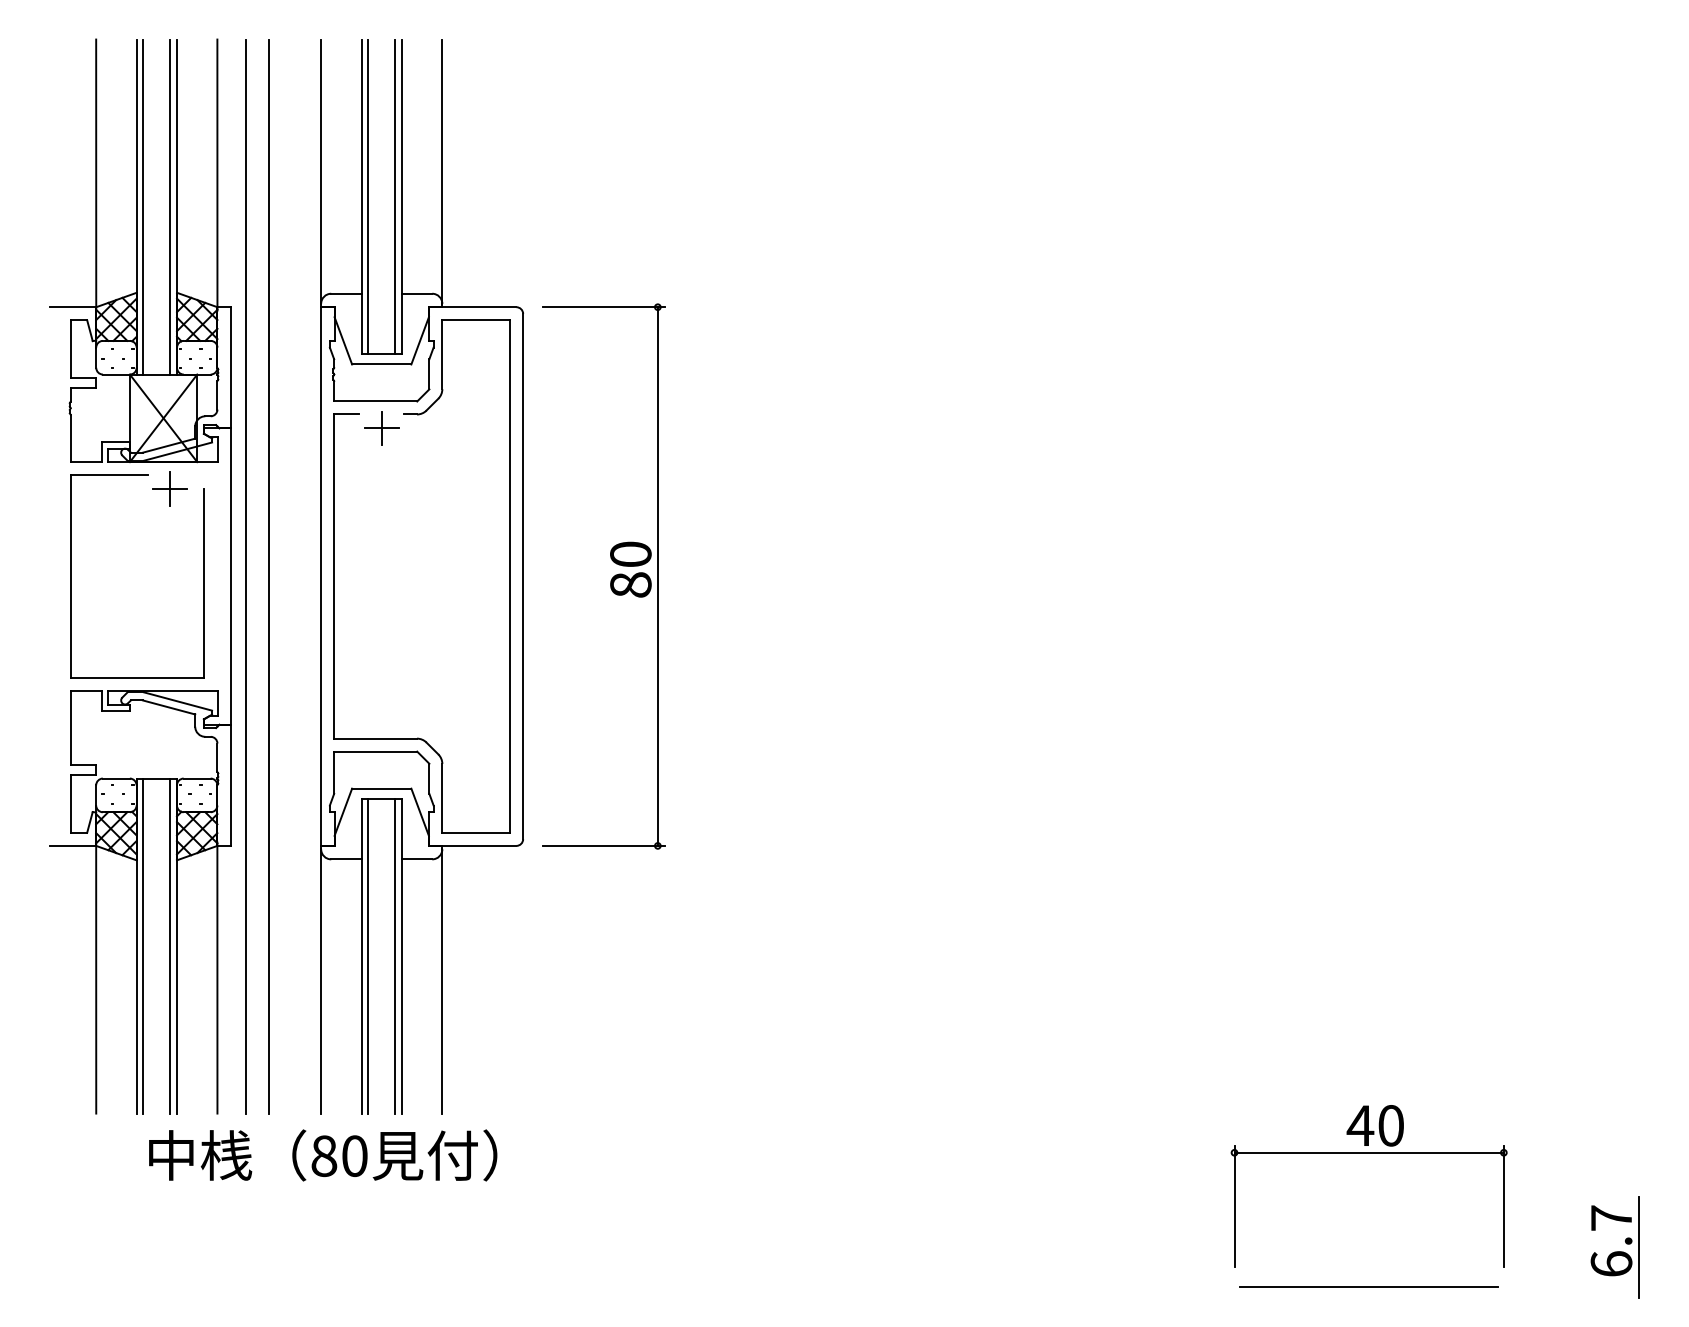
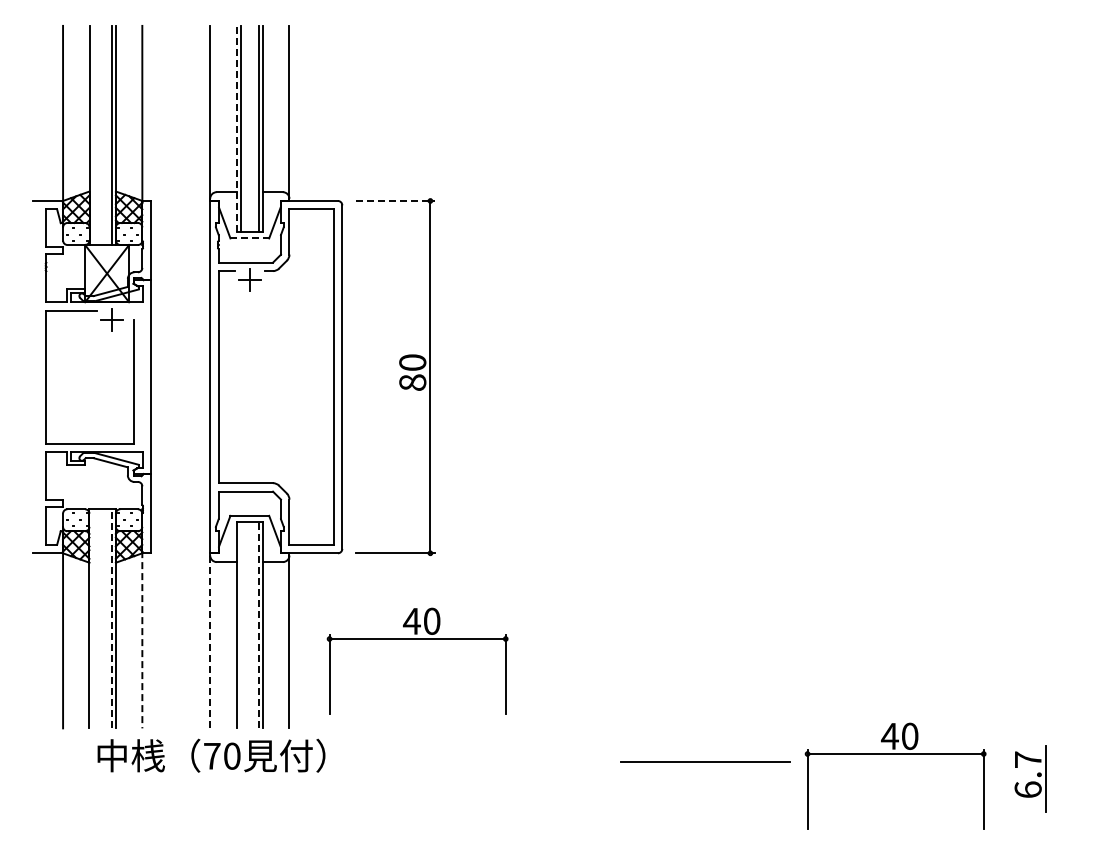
line: (361, 196) -> (236, 128), solid -> dashed
line: (142, 207) -> (93, 135), removed
line: (604, 306) -> (395, 200), solid -> dashed
line: (382, 364) -> (250, 238), solid -> dashed
line: (245, 575) -> (160, 376), removed
line: (269, 575) -> (176, 376), removed
line: (142, 945) -> (93, 618), removed
line: (170, 945) -> (111, 618), solid -> dashed
line: (369, 956) -> (241, 625), removed
line: (395, 956) -> (258, 625), solid -> dashed
line: (217, 977) -> (142, 639), solid -> dashed
part: (638, 977) -> (417, 639), added
line: (321, 982) -> (210, 642), solid -> dashed
text: (324, 1155) -> (212, 755), 80 -> 70
part: (1615, 1246) -> (1030, 778), moved
line: (1368, 1286) -> (705, 761), moved

